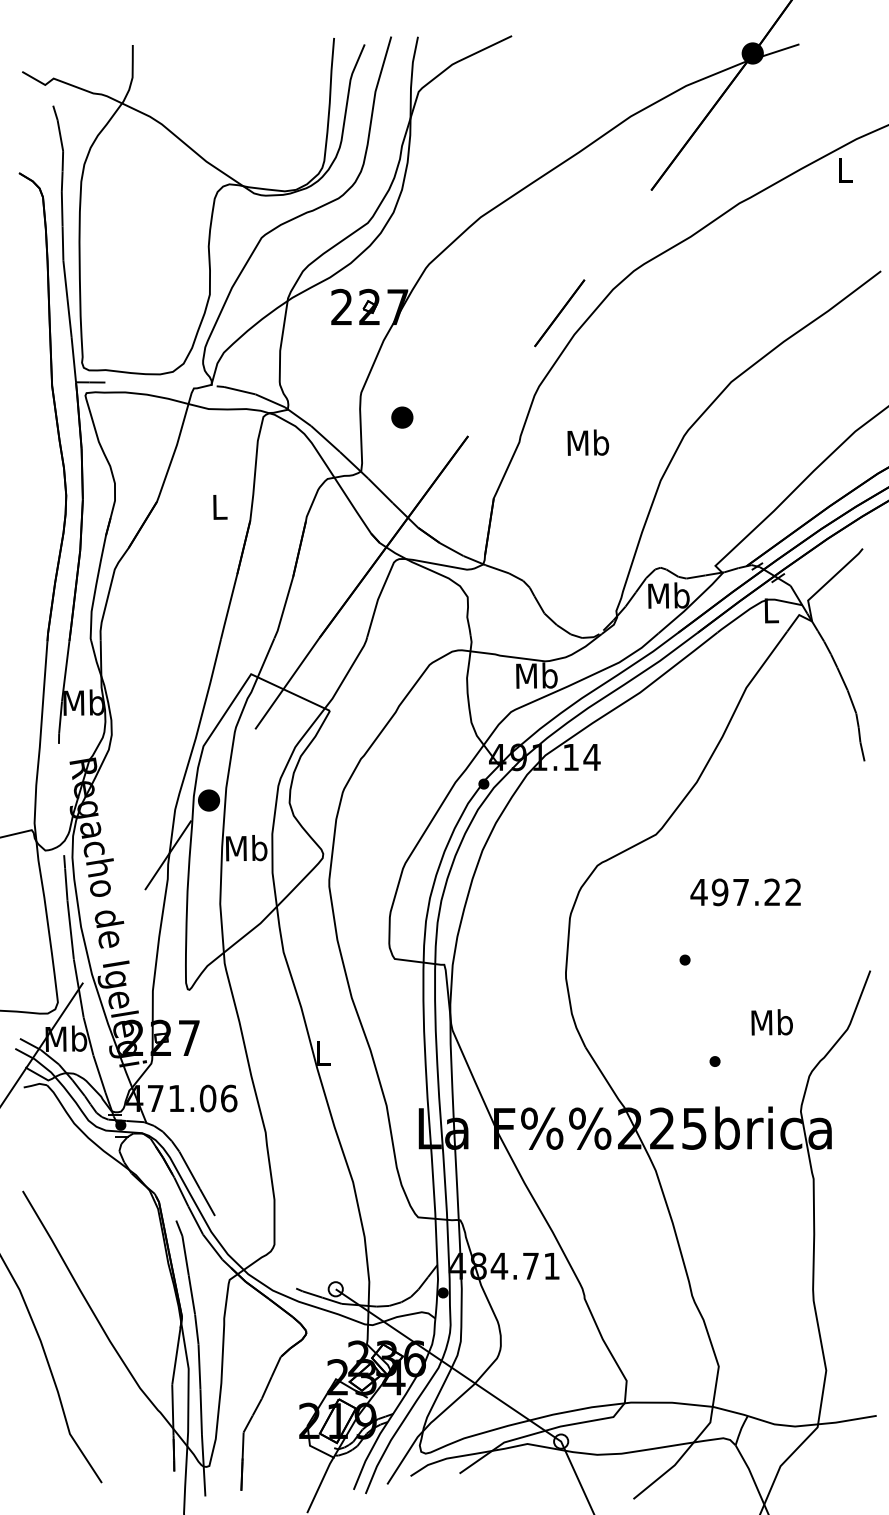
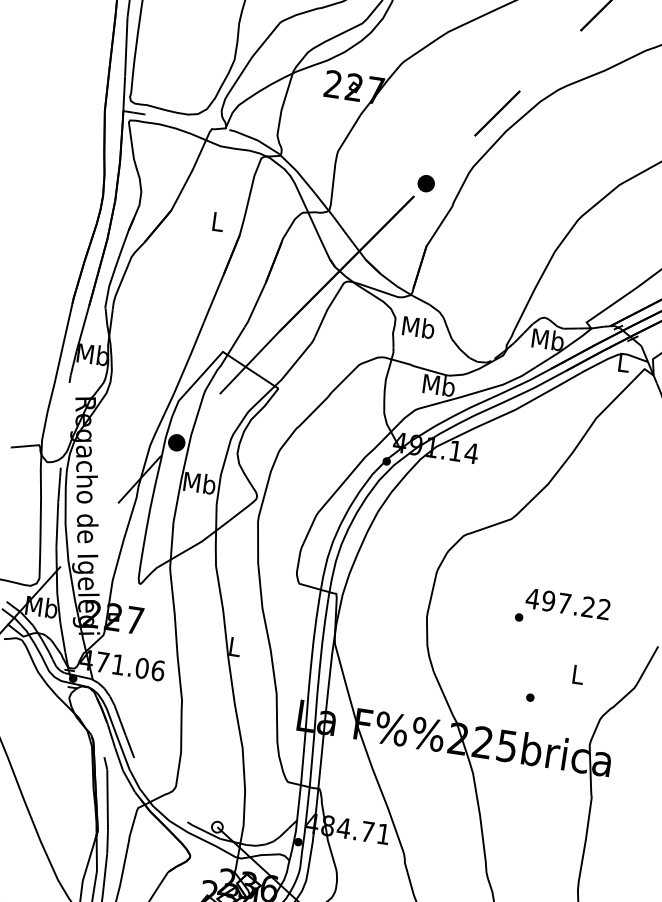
part: (402, 417) -> (426, 183), moved
text: (588, 442) -> (418, 327), moved
text: (745, 892) -> (567, 604), moved
text: (771, 1022) -> (577, 674), Mb -> L

